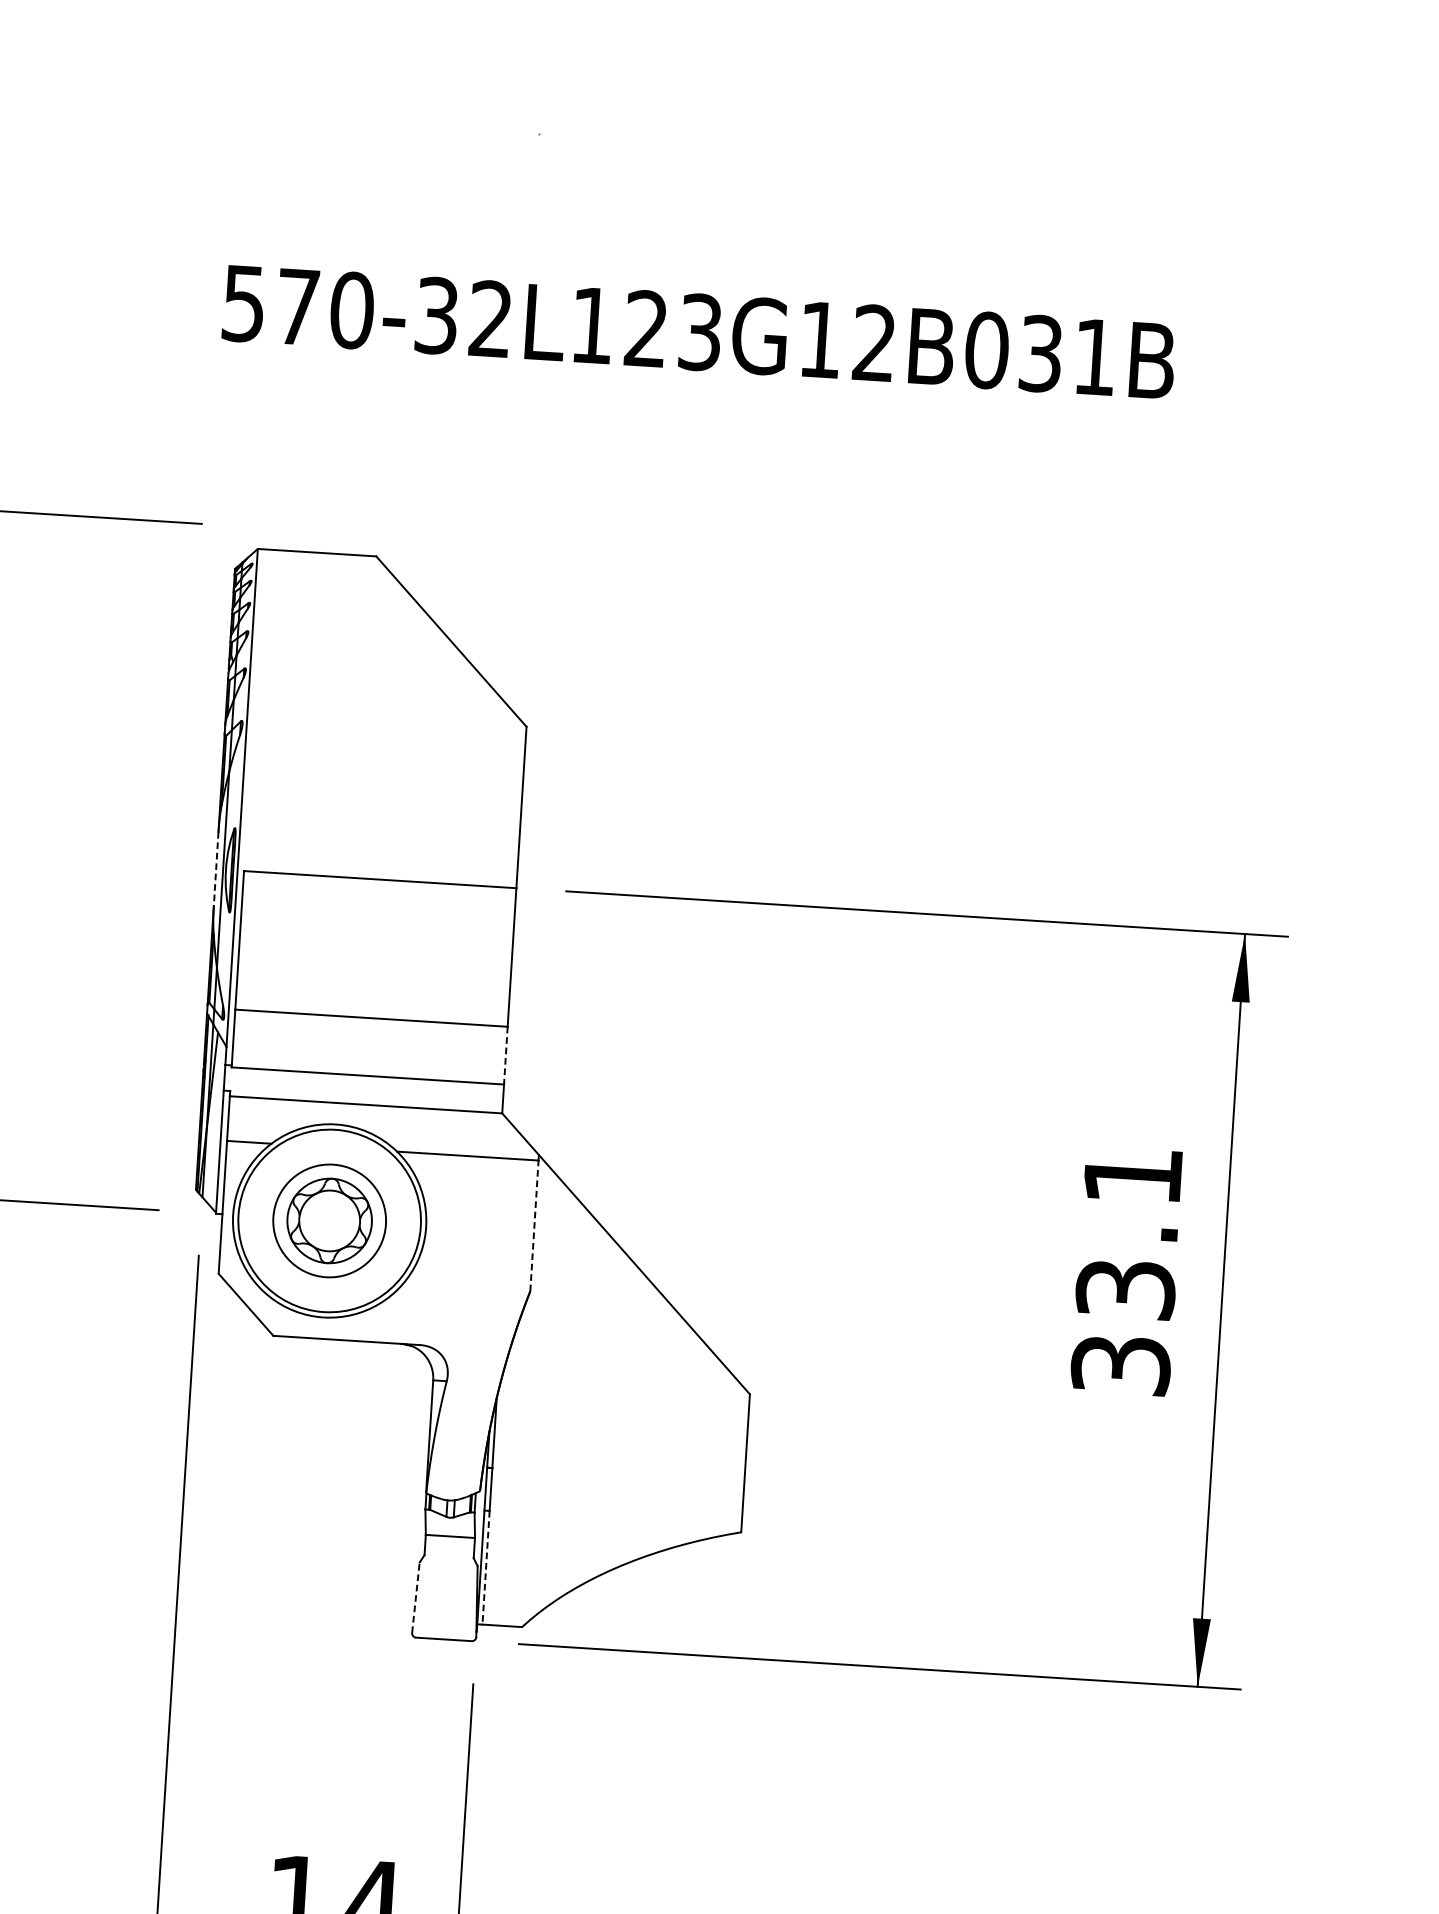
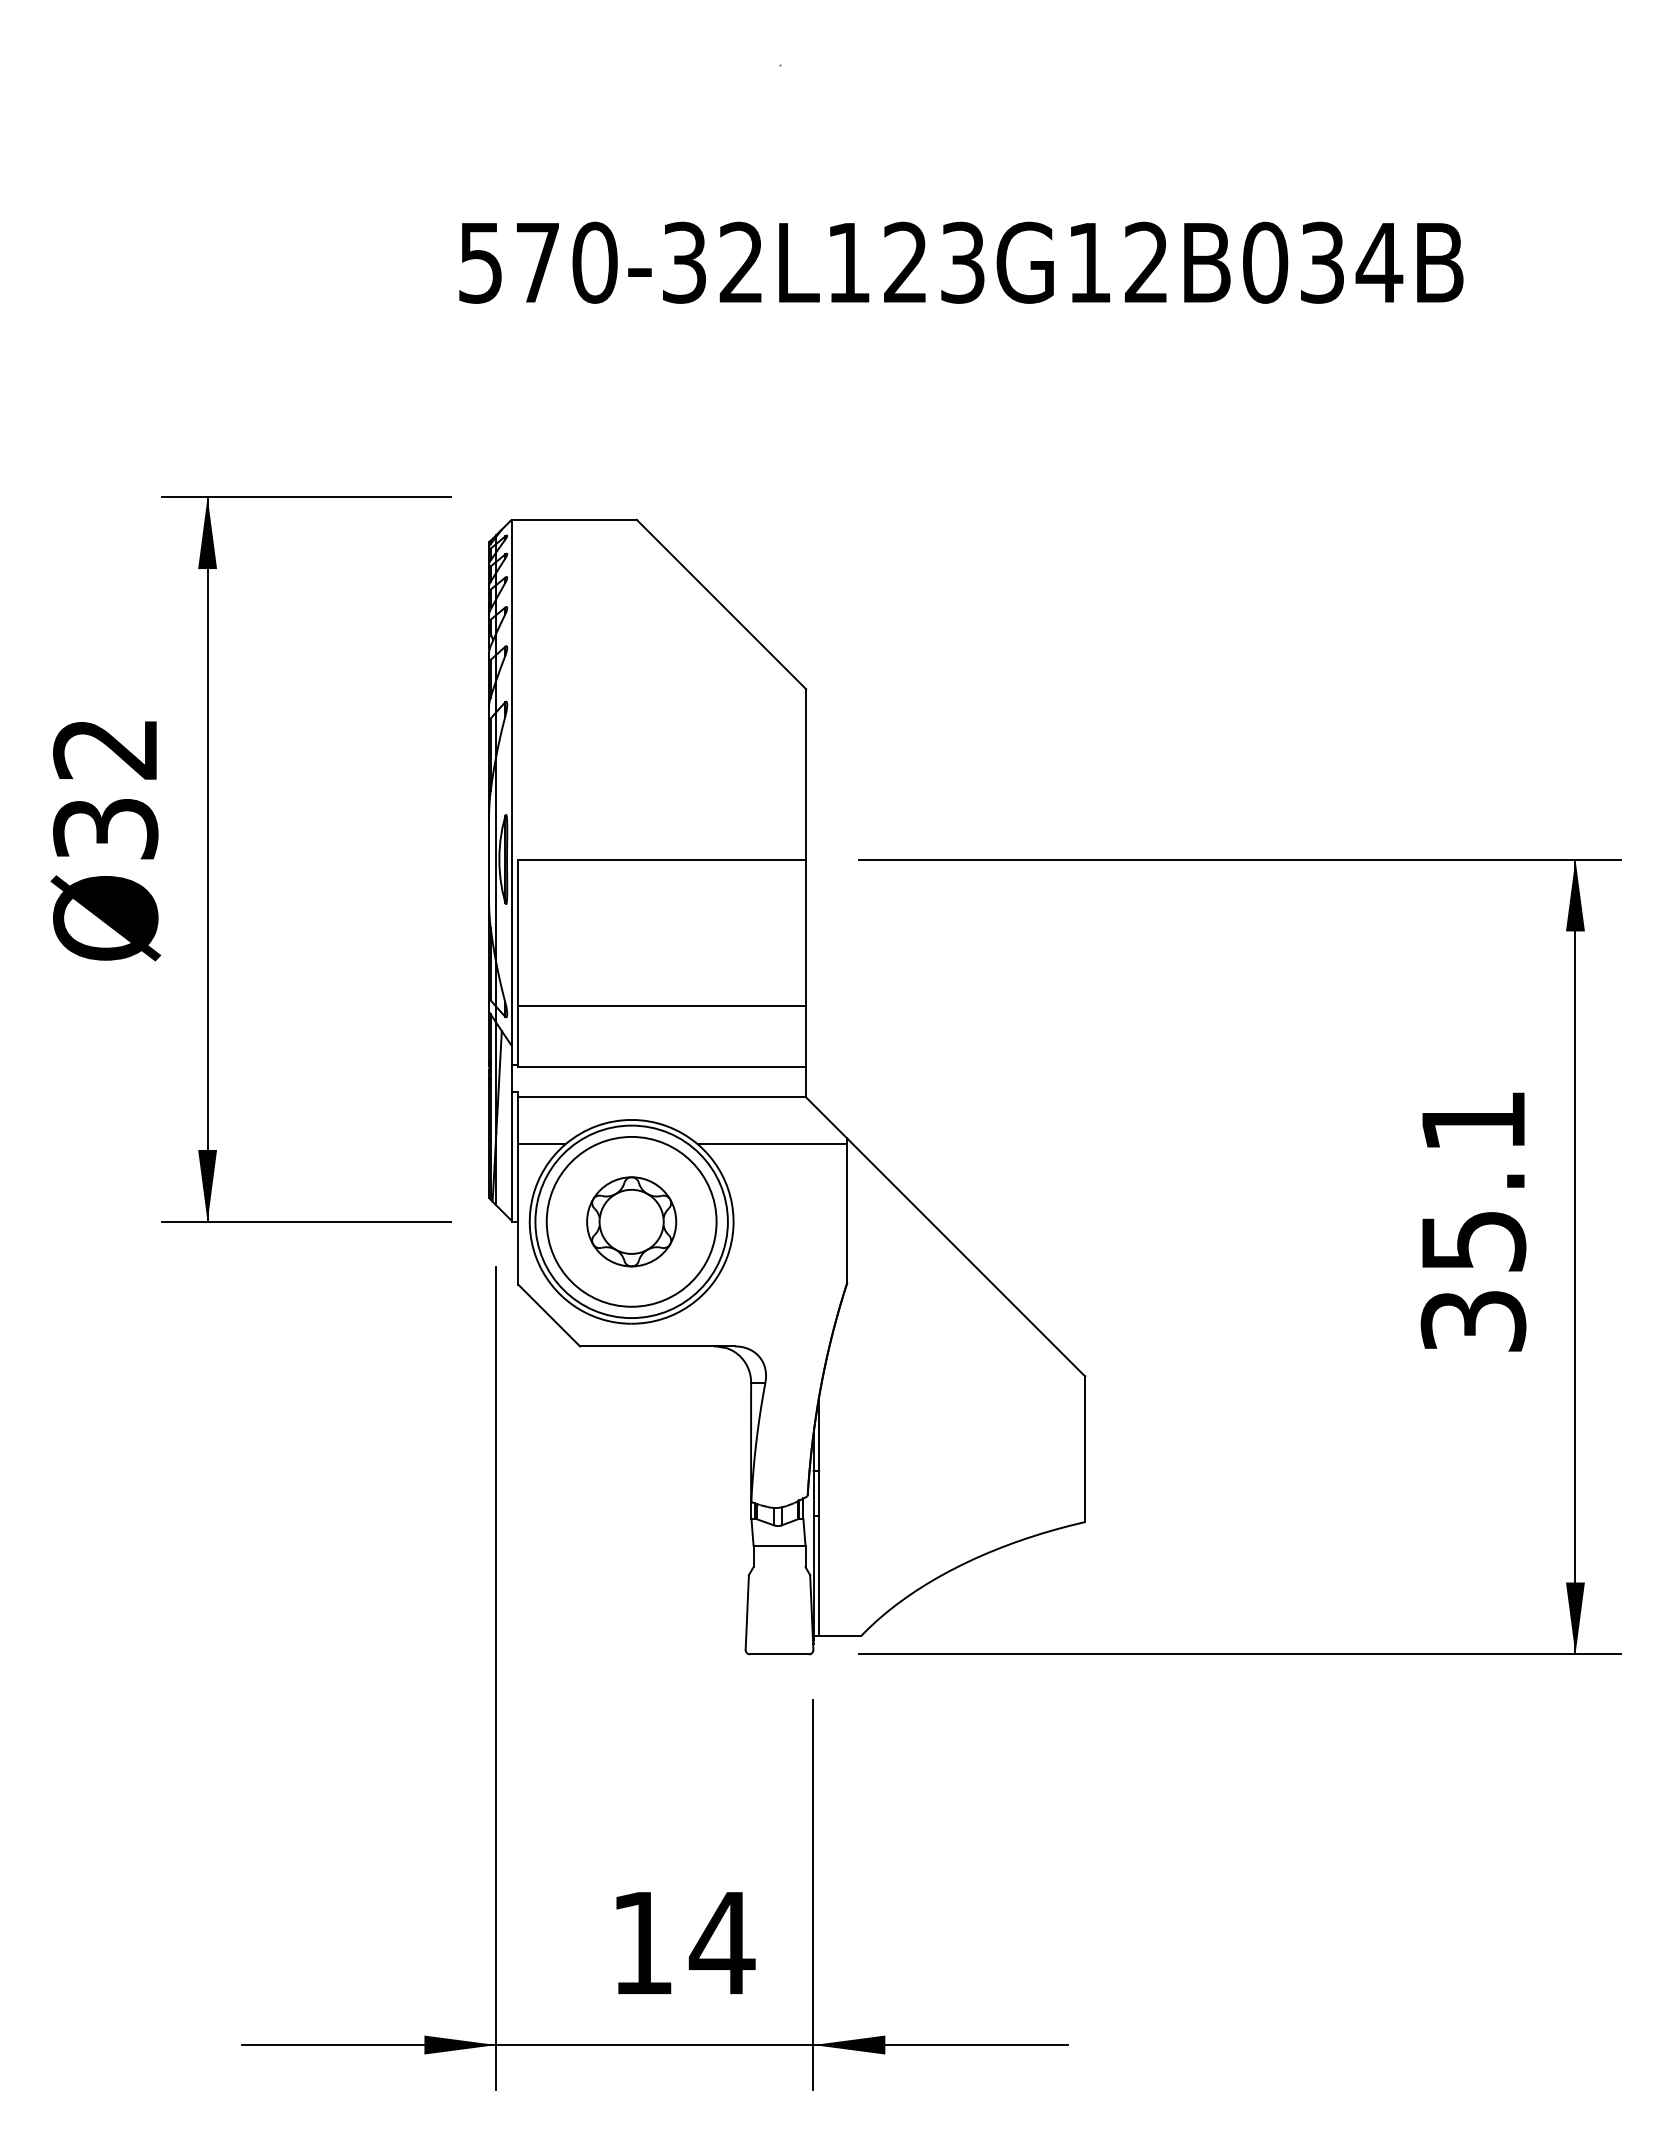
text: (1095, 356) -> (1379, 262), 570-32L123G12B031B -> 570-32L123G12B034B
line: (216, 870) -> (489, 860), dashed -> solid
line: (506, 1055) -> (806, 1036), dashed -> solid
circle: (329, 1220) -> (631, 1221), size x1.43
line: (534, 1225) -> (847, 1213), dashed -> solid
text: (1124, 1289) -> (1472, 1241), 33.1 -> 35.1
line: (486, 1568) -> (819, 1576), dashed -> solid
line: (416, 1596) -> (747, 1611), dashed -> solid

